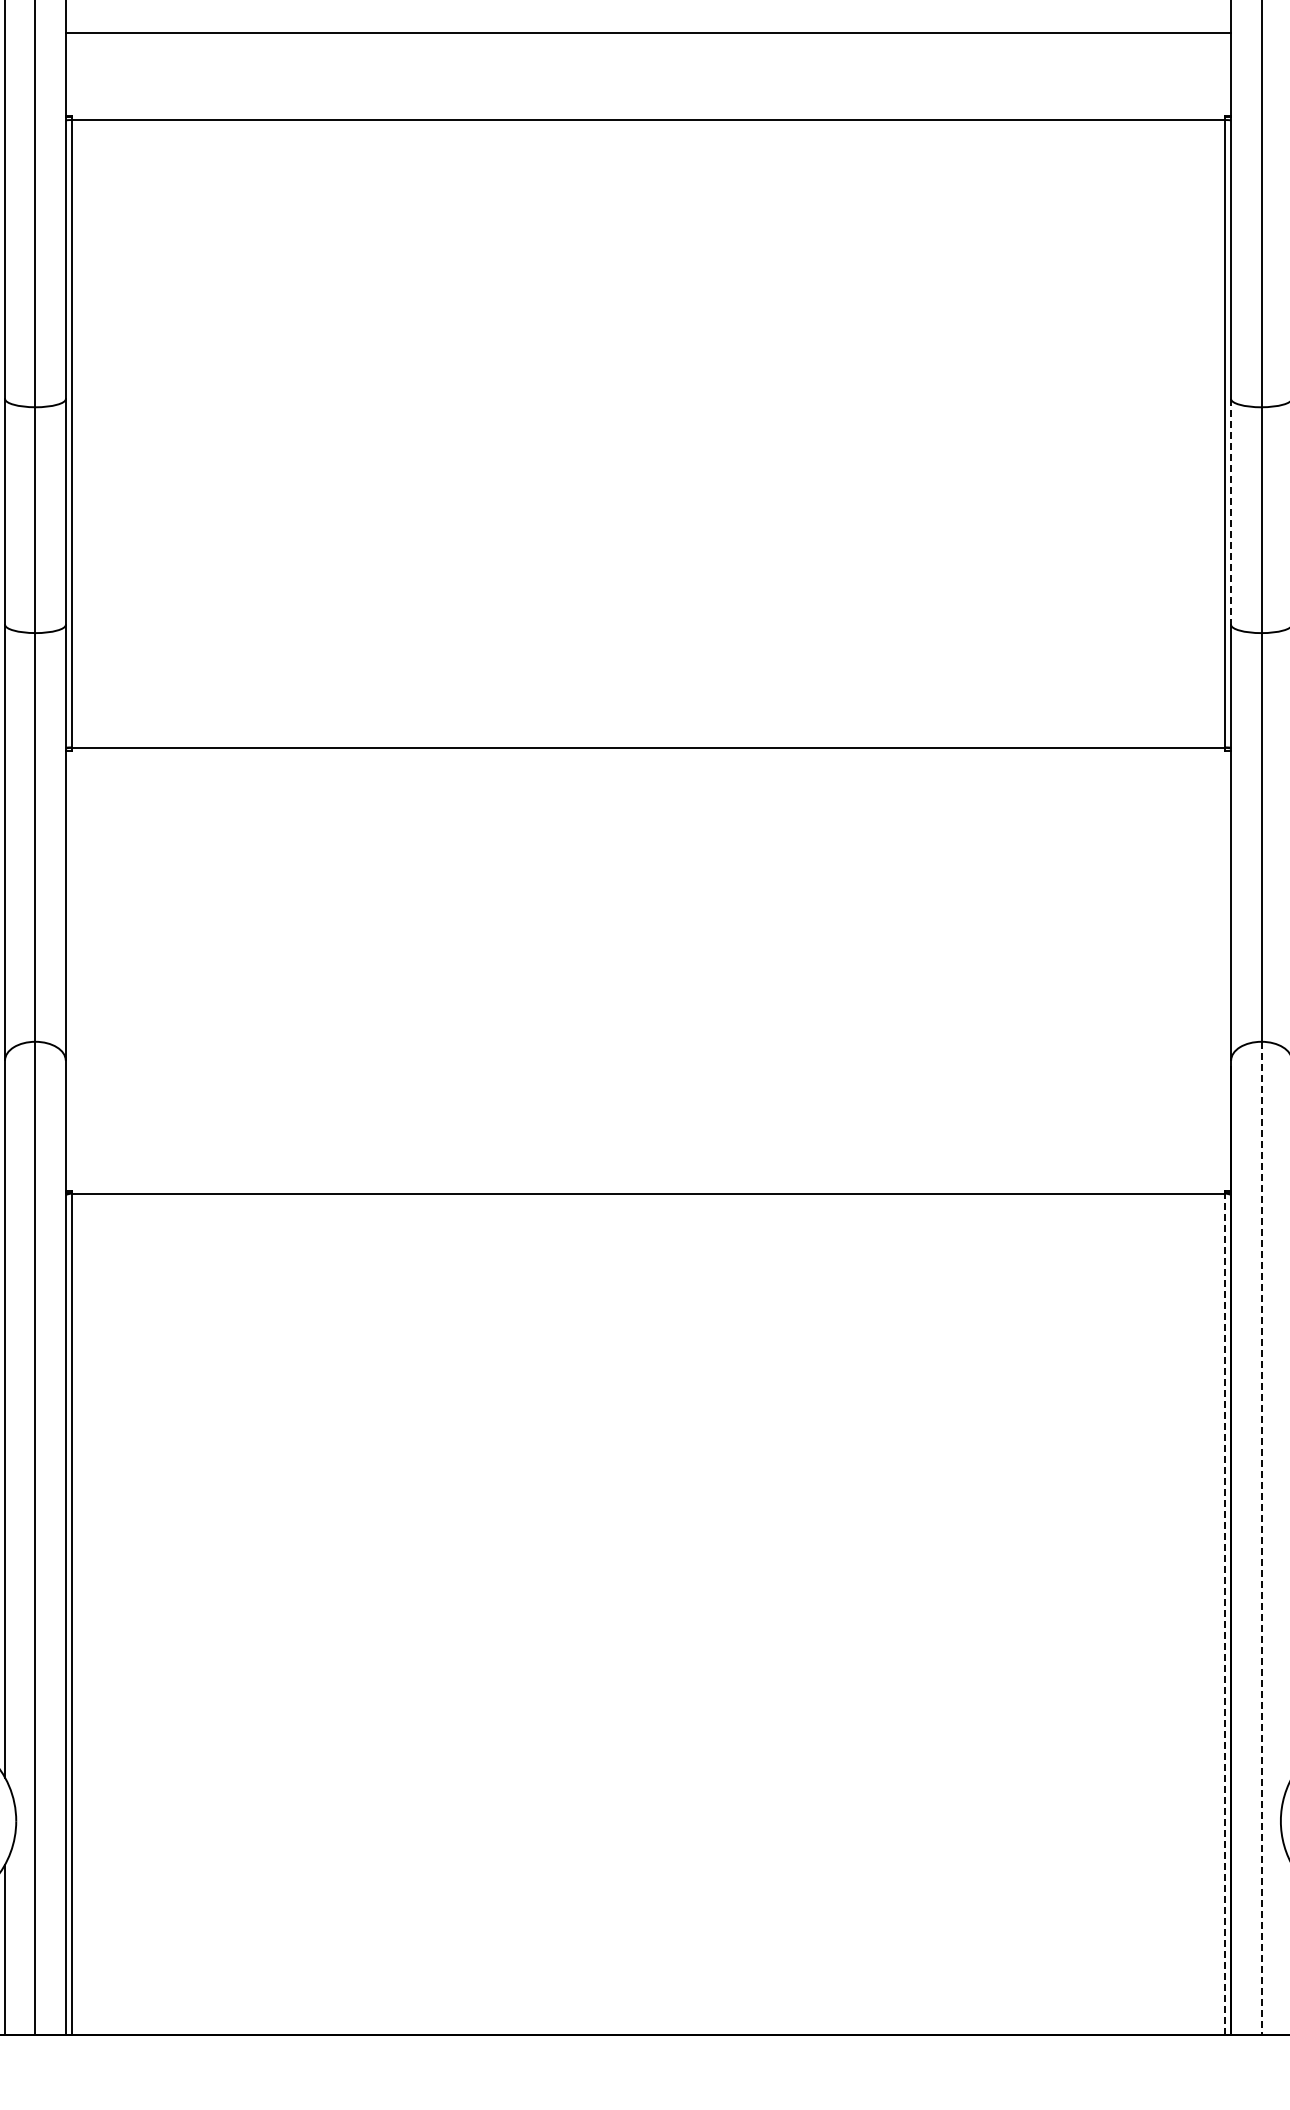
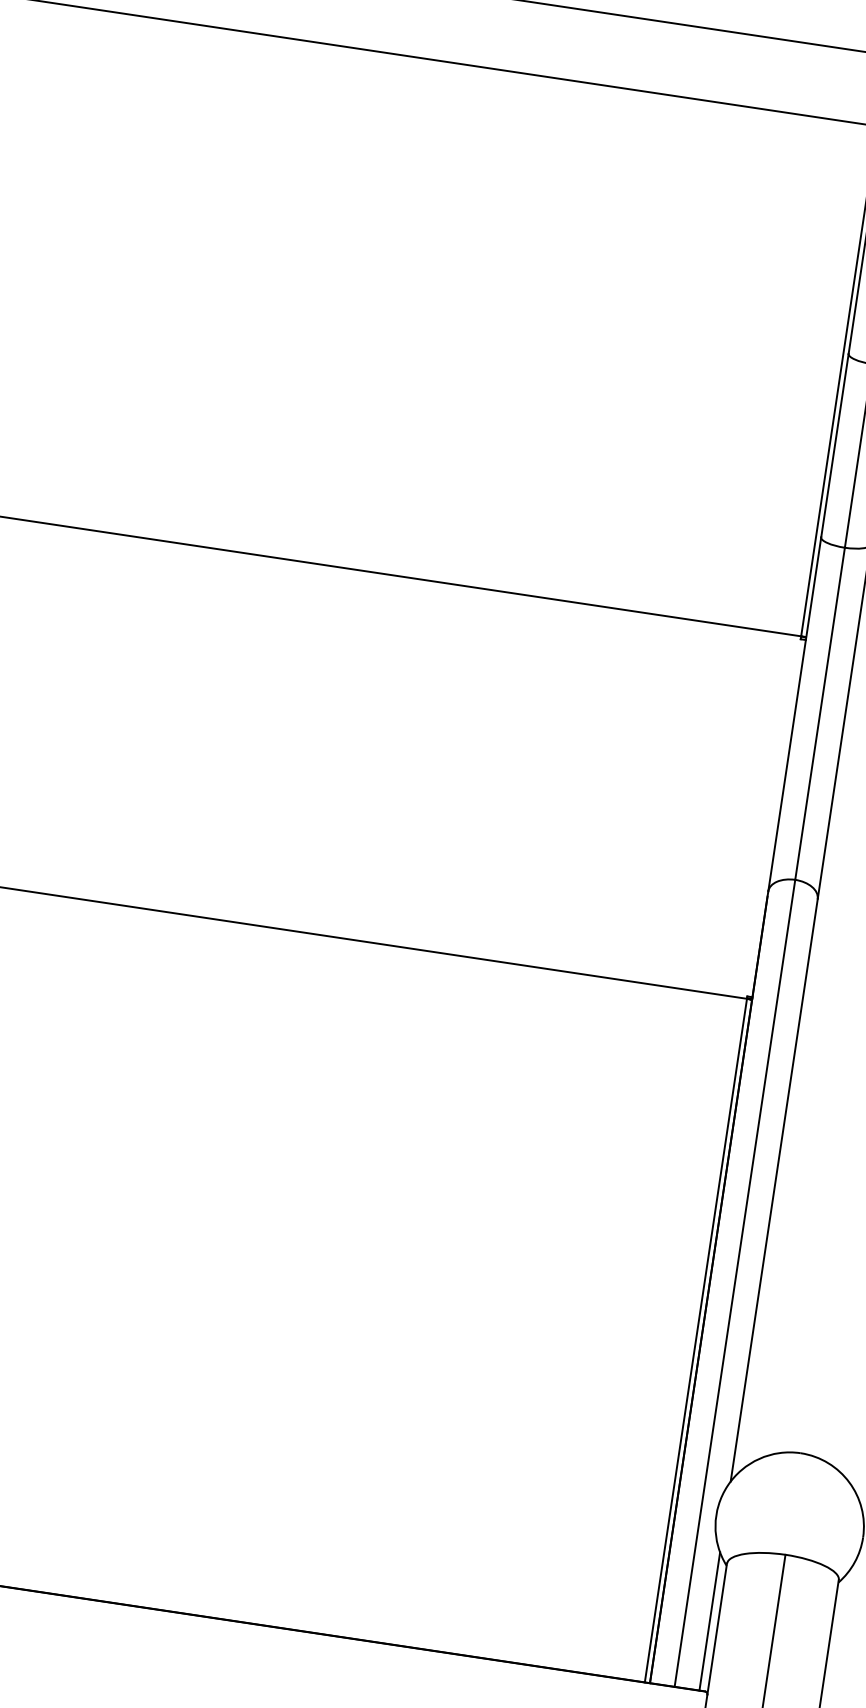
line: (1231, 511) -> (835, 445), dashed -> solid
line: (1261, 1538) -> (734, 1283), dashed -> solid
line: (1224, 1614) -> (695, 1340), dashed -> solid

